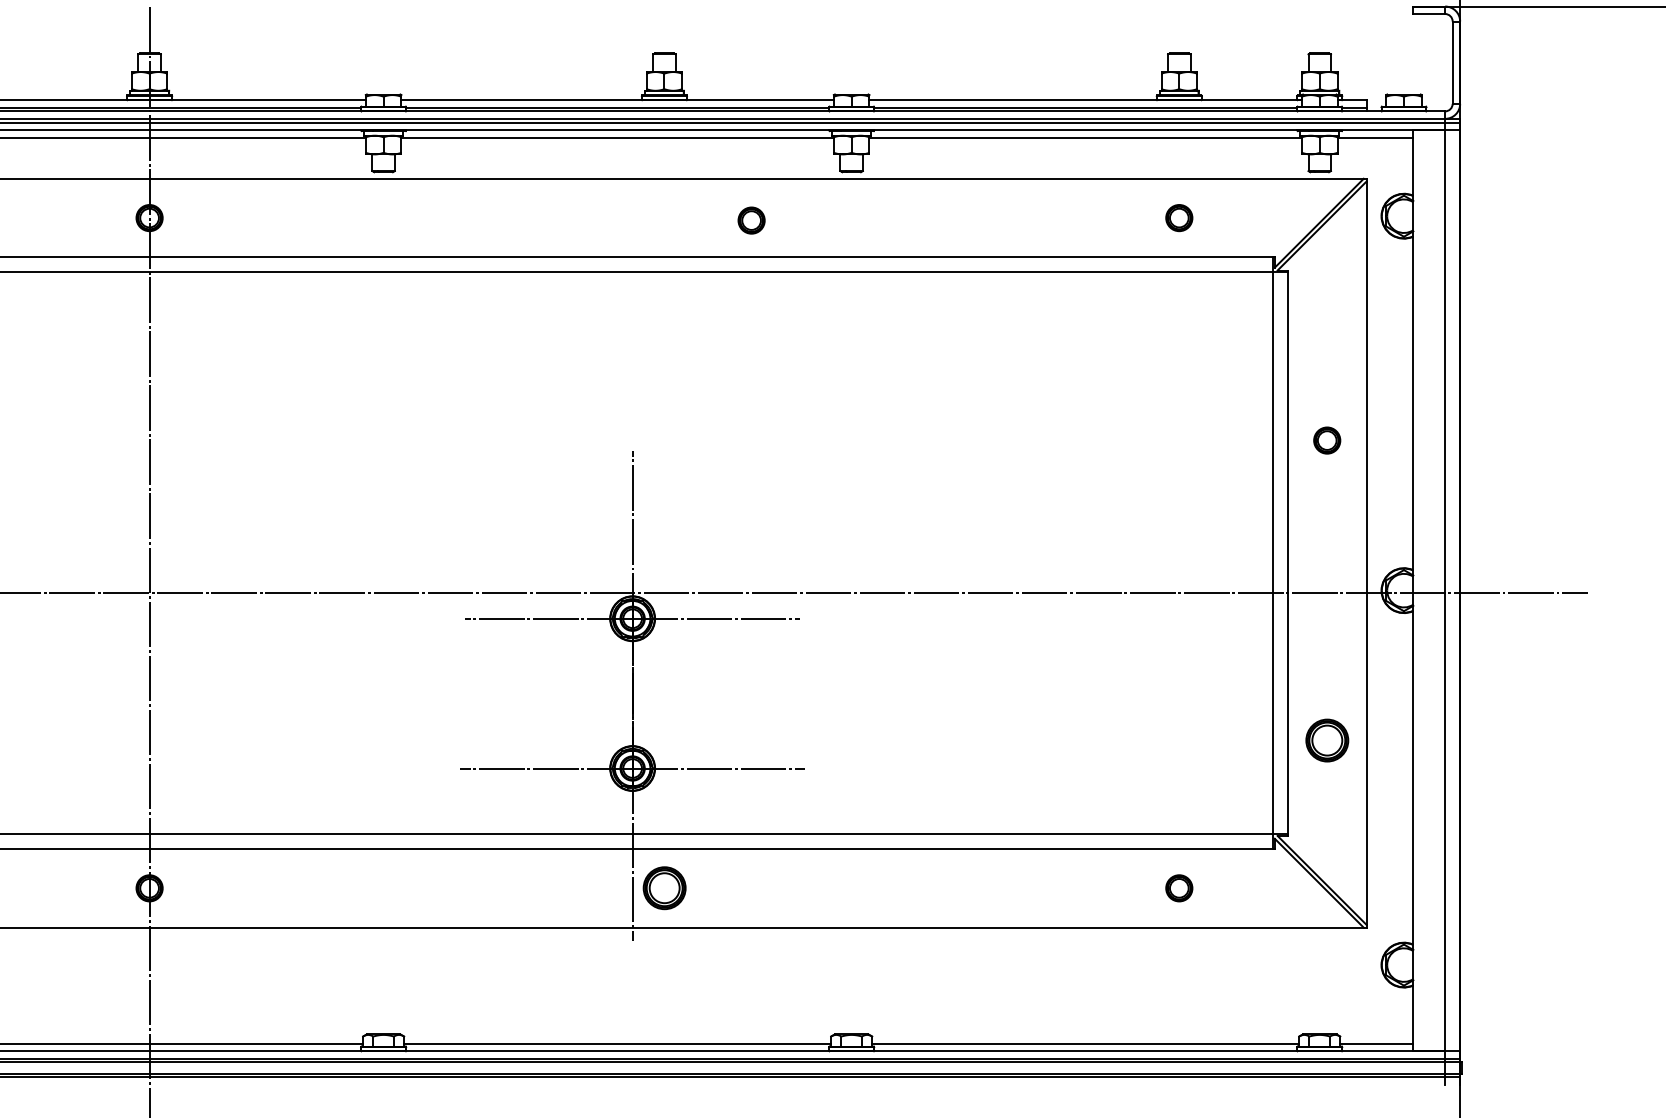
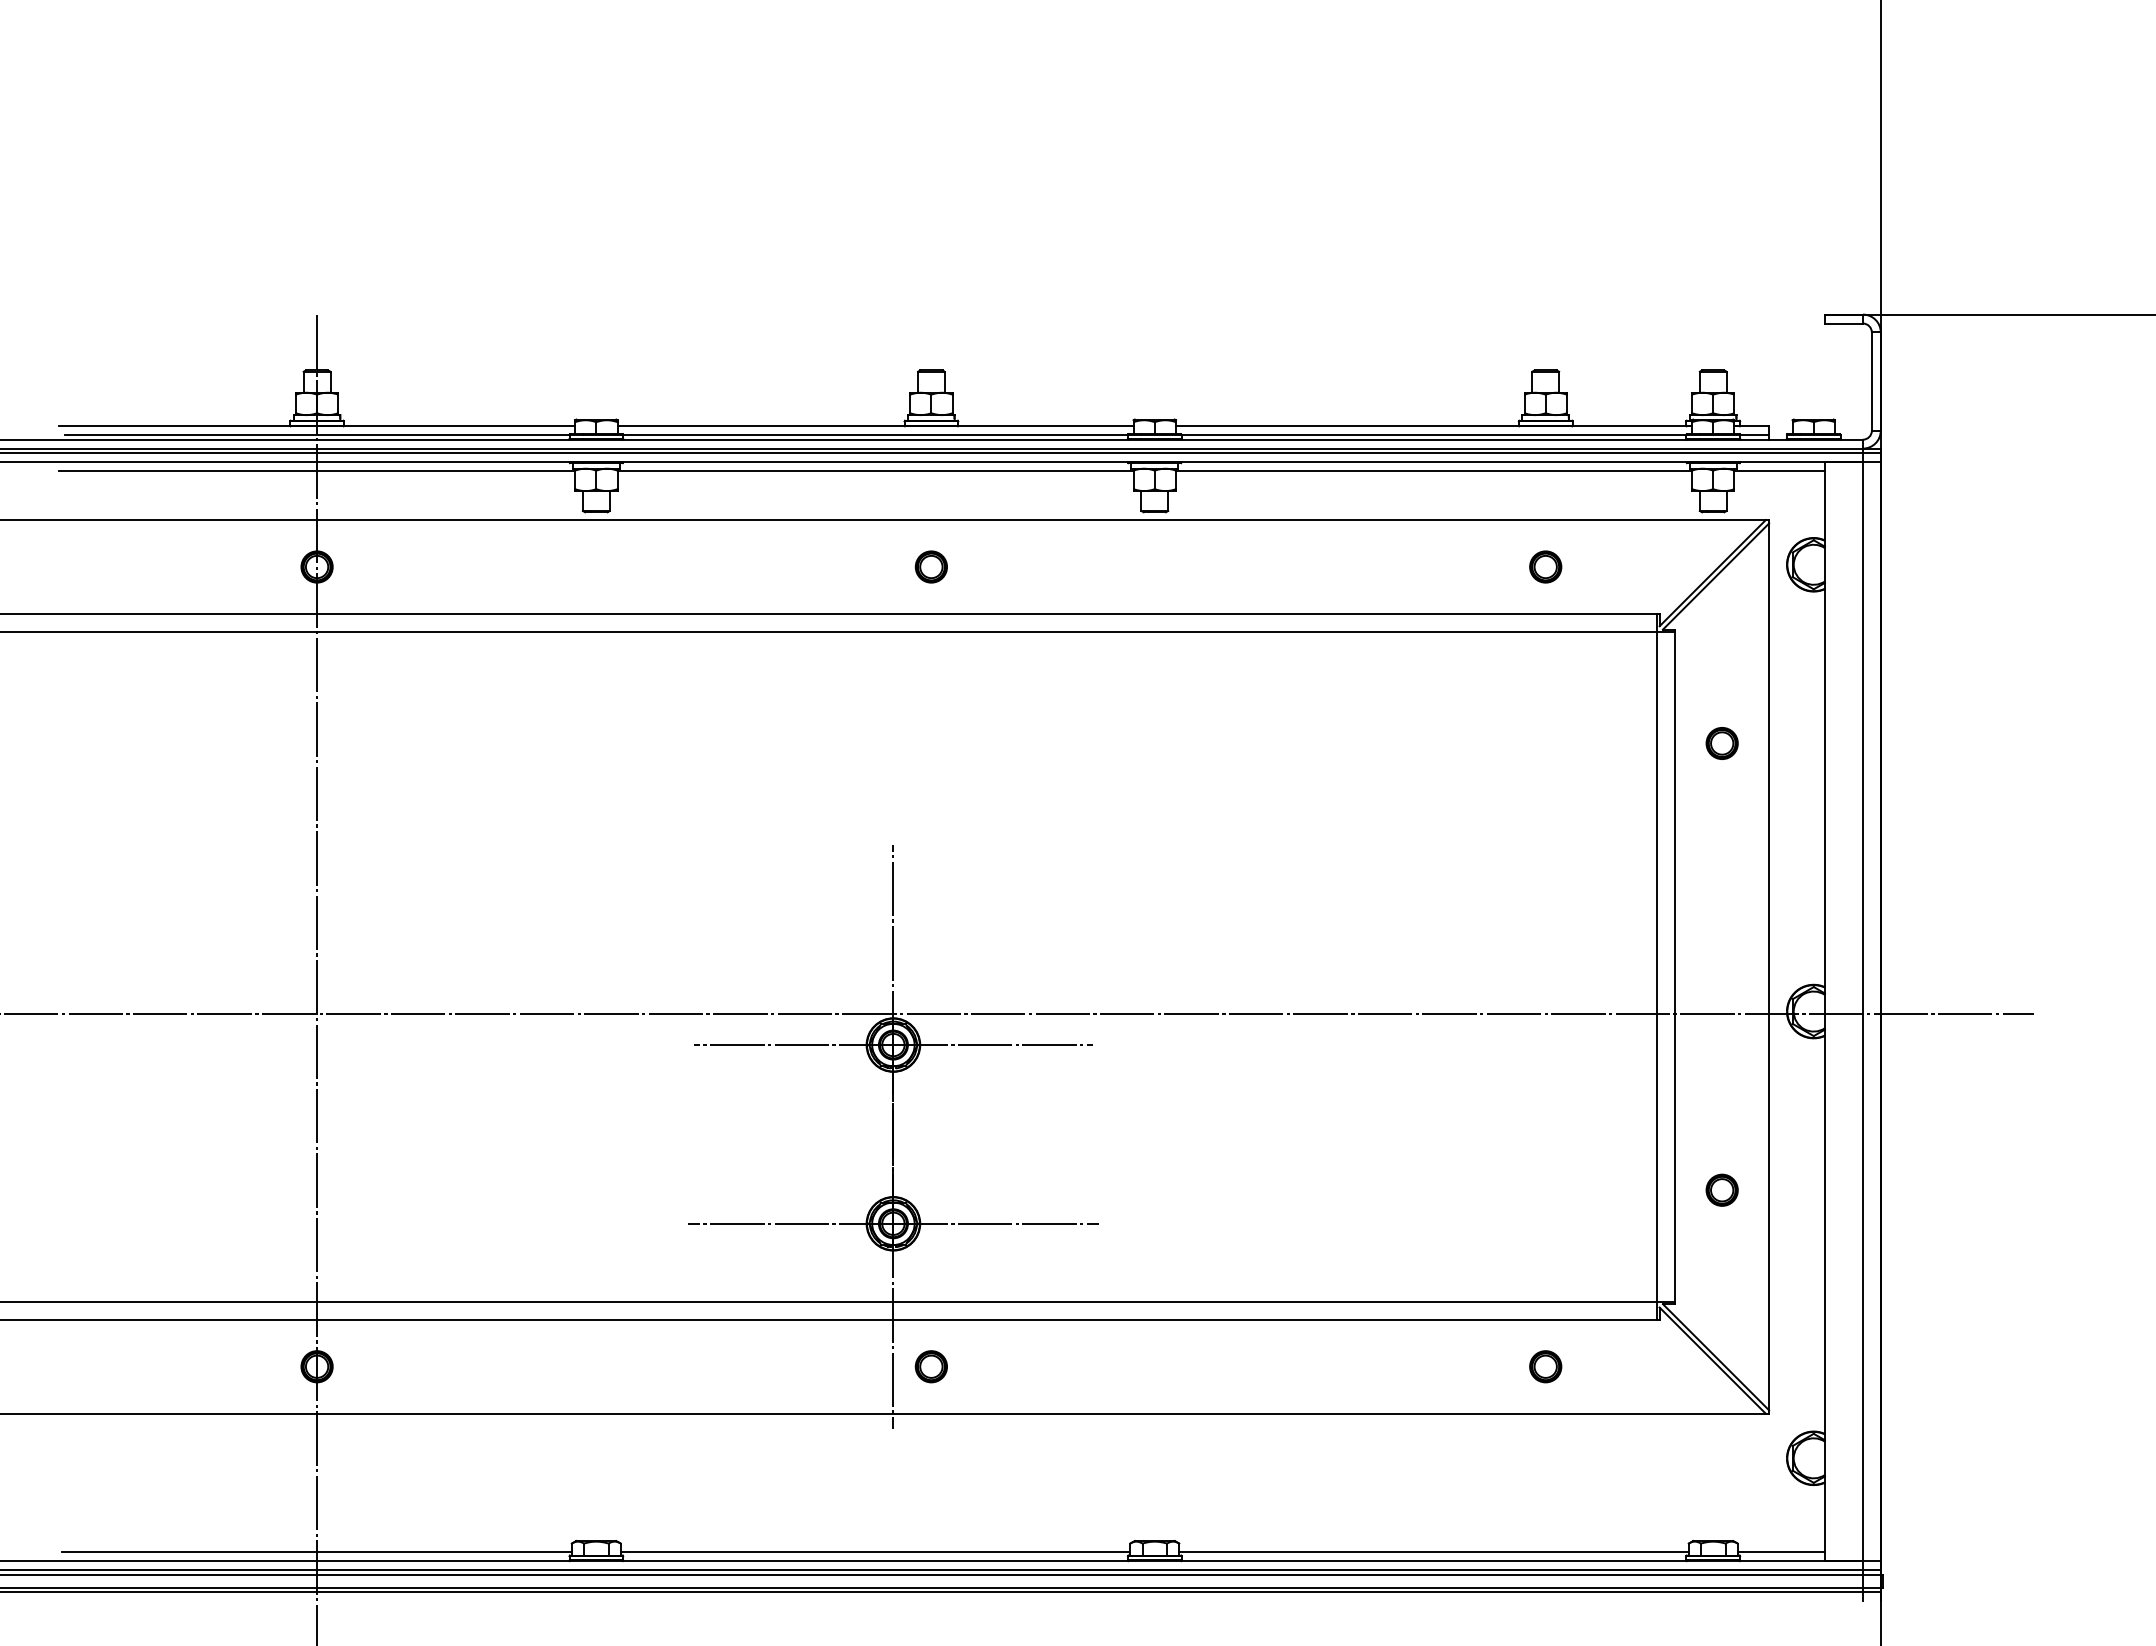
part: (750, 220) -> (930, 566), moved
part: (1326, 440) -> (1721, 743), moved
part: (1326, 739) -> (1721, 1189), size x0.62
part: (663, 888) -> (930, 1366), size x0.62

